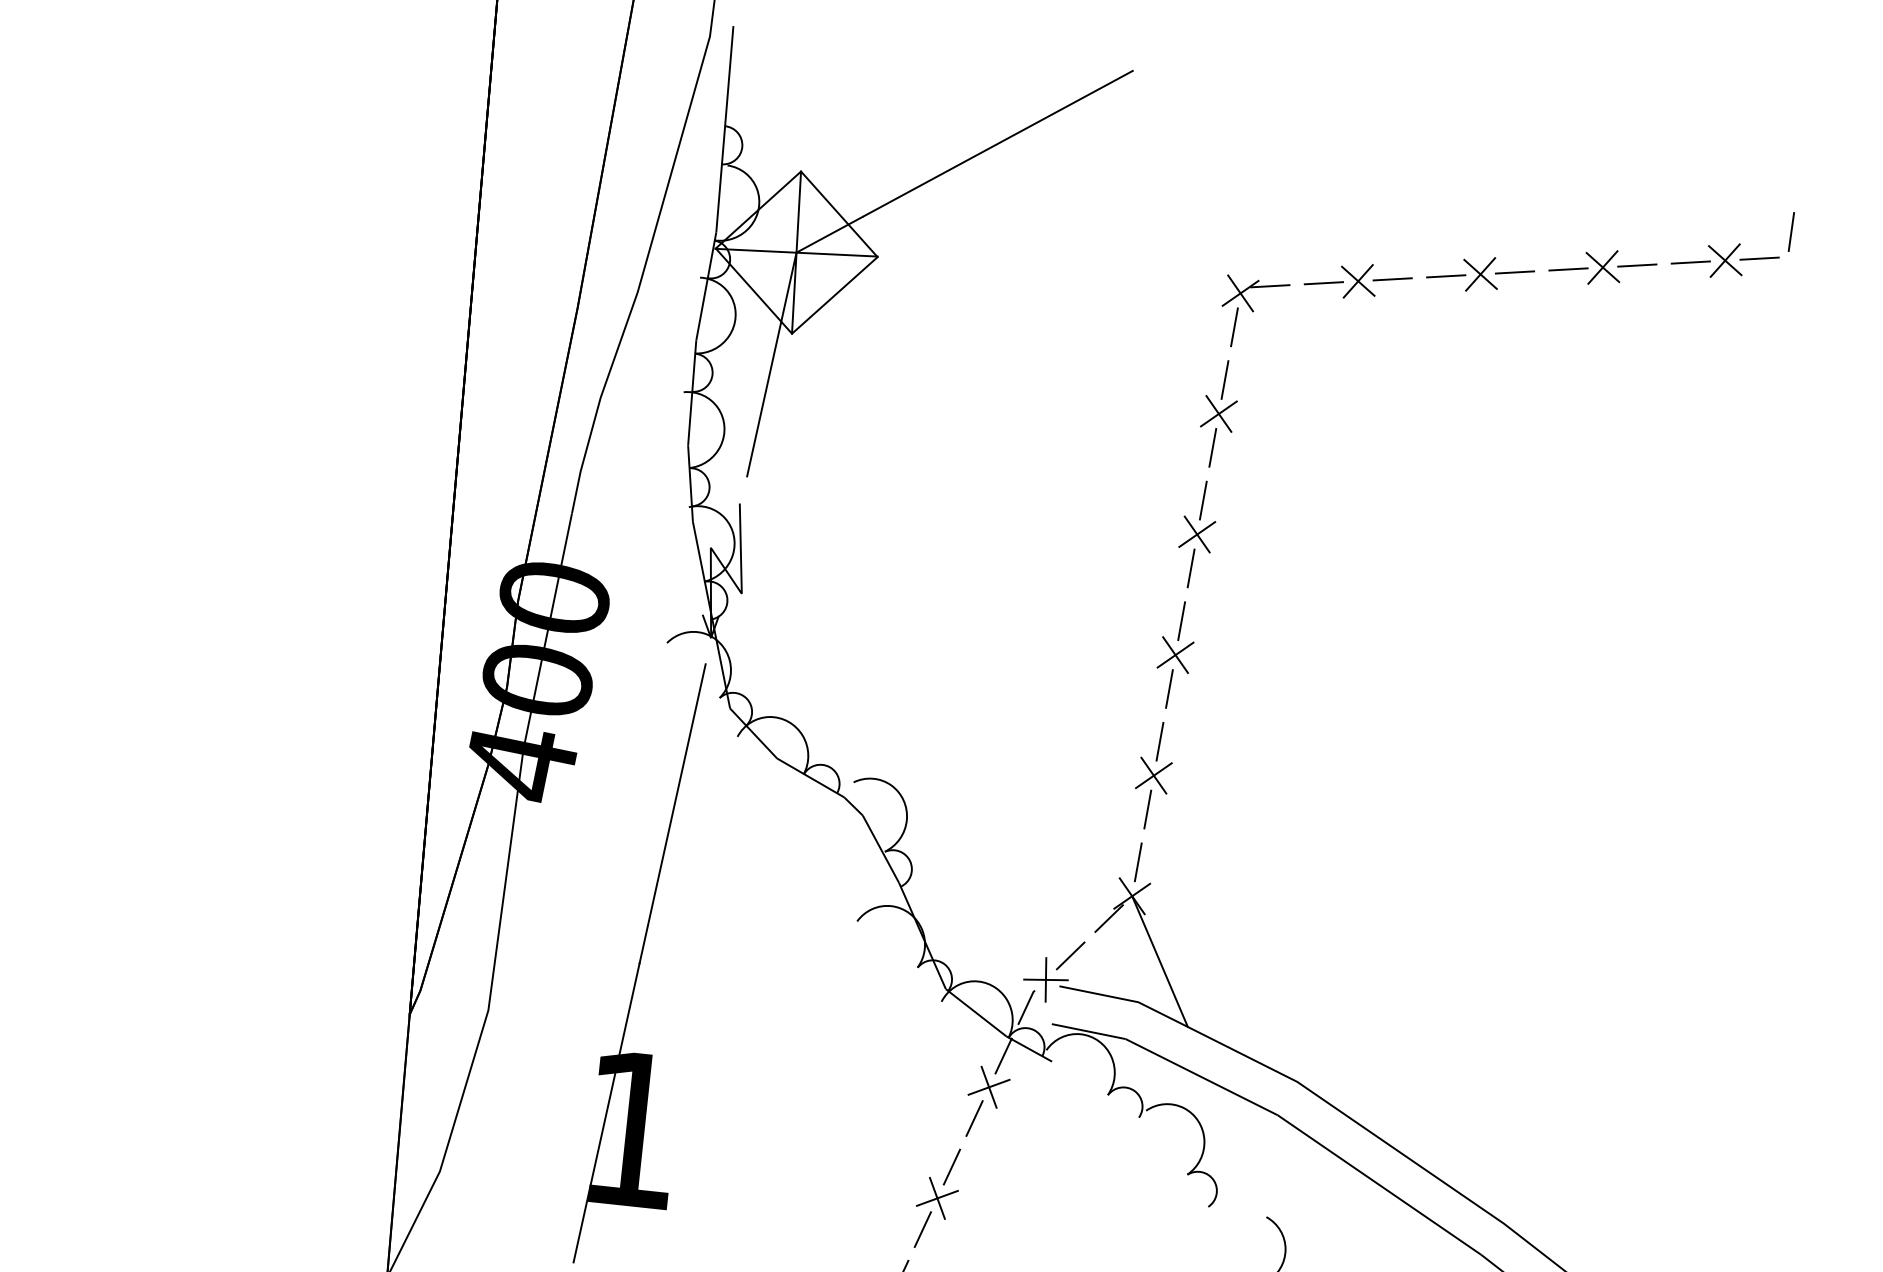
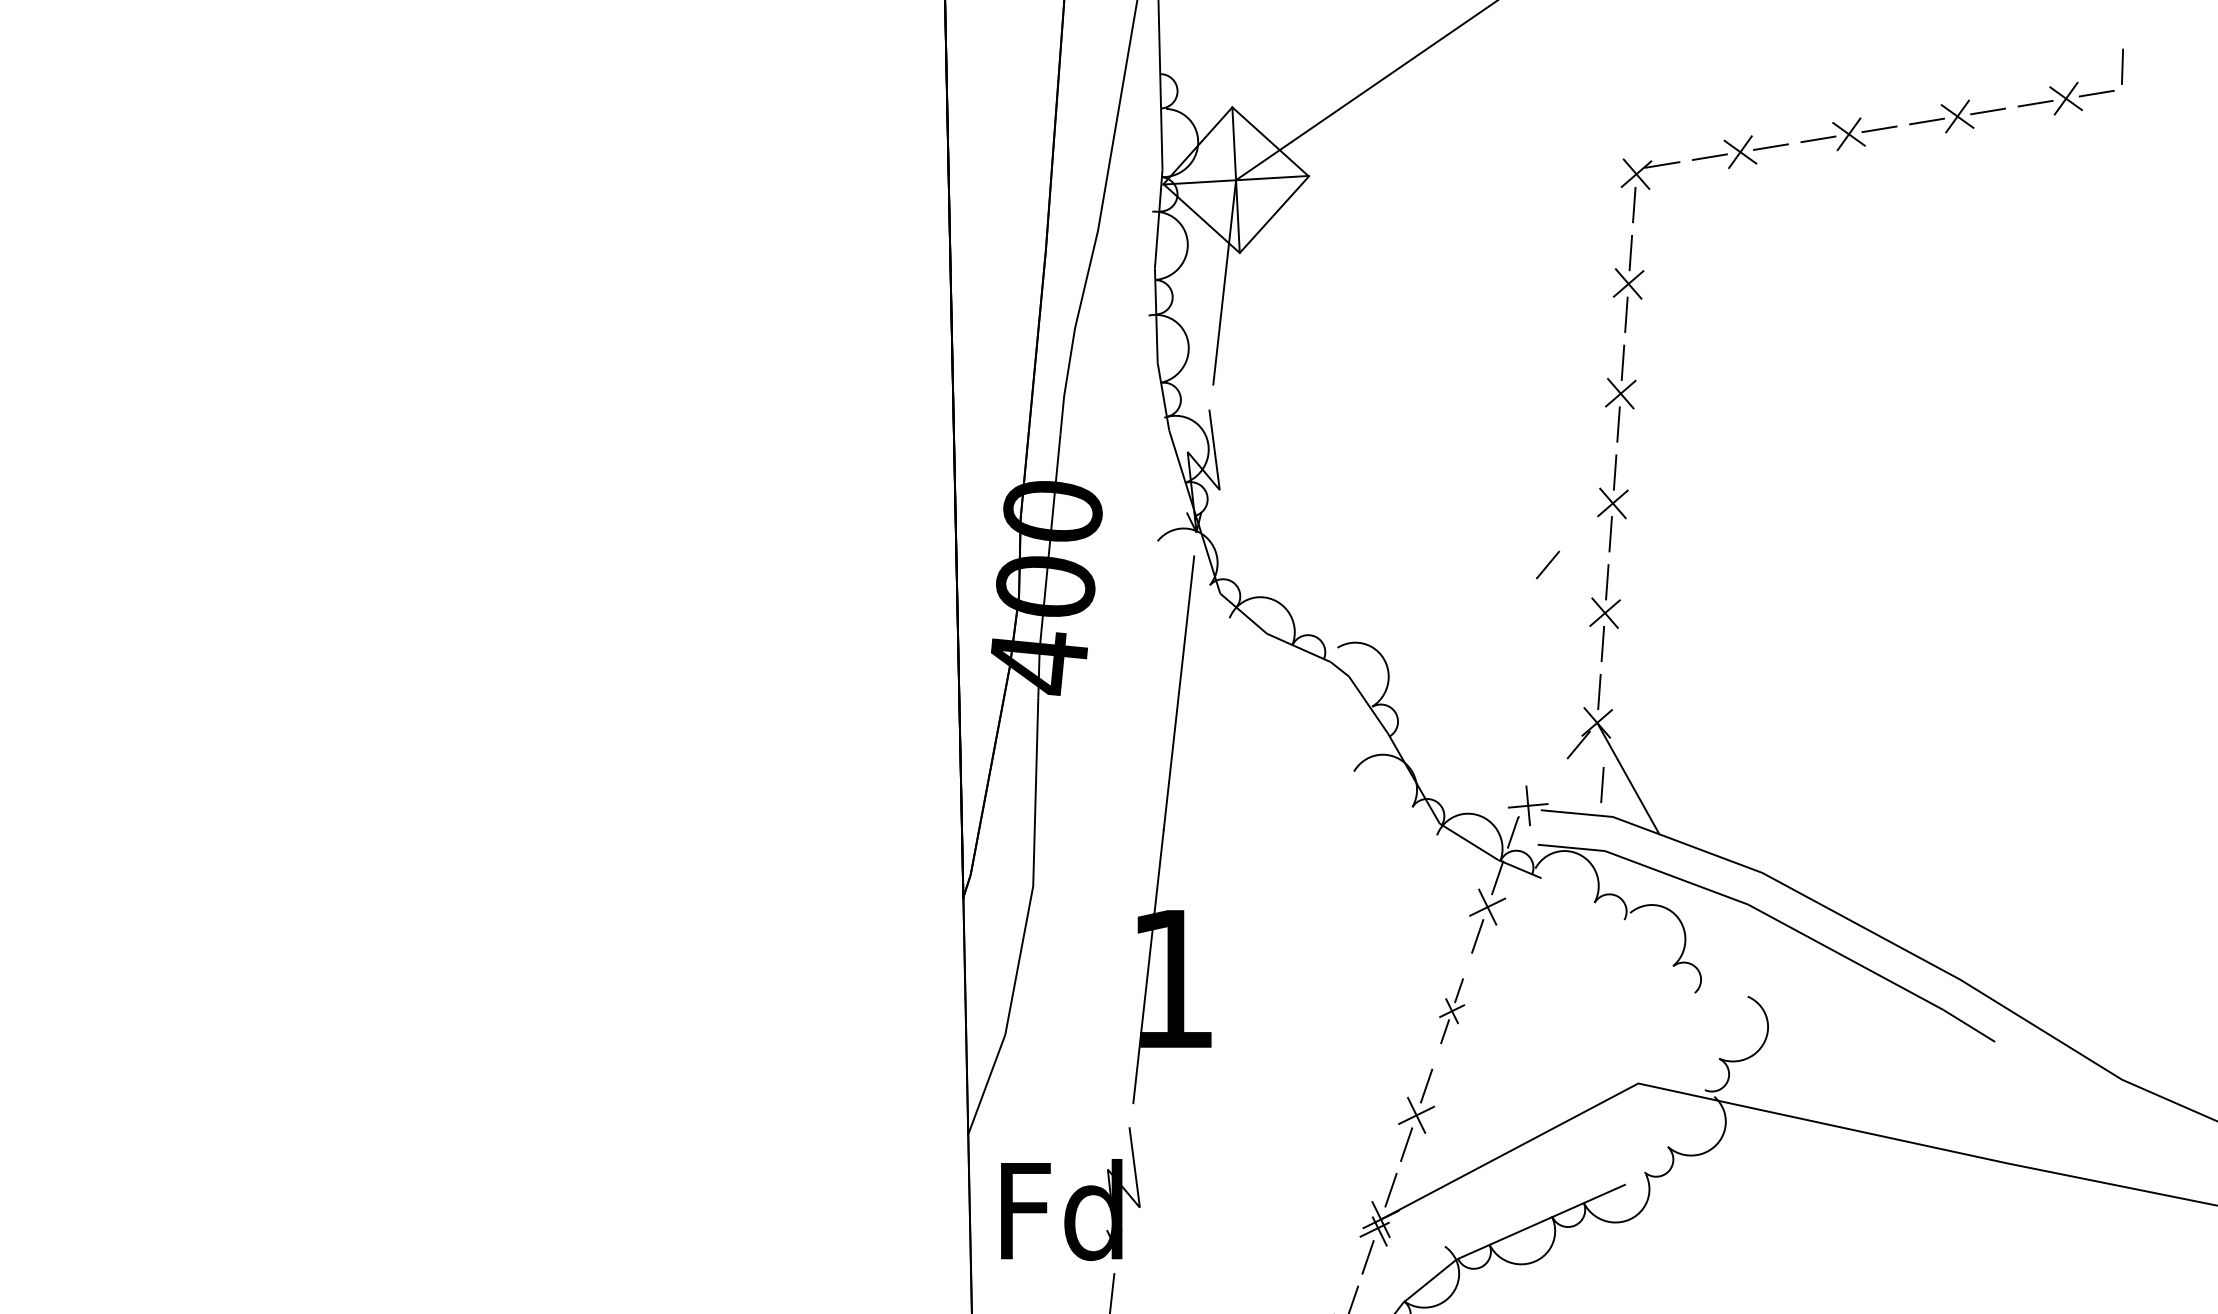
line: (1071, 955) -> (1548, 564), moved
line: (1130, 966) -> (1602, 785), added
part: (936, 1197) -> (1451, 1010), size x0.7

